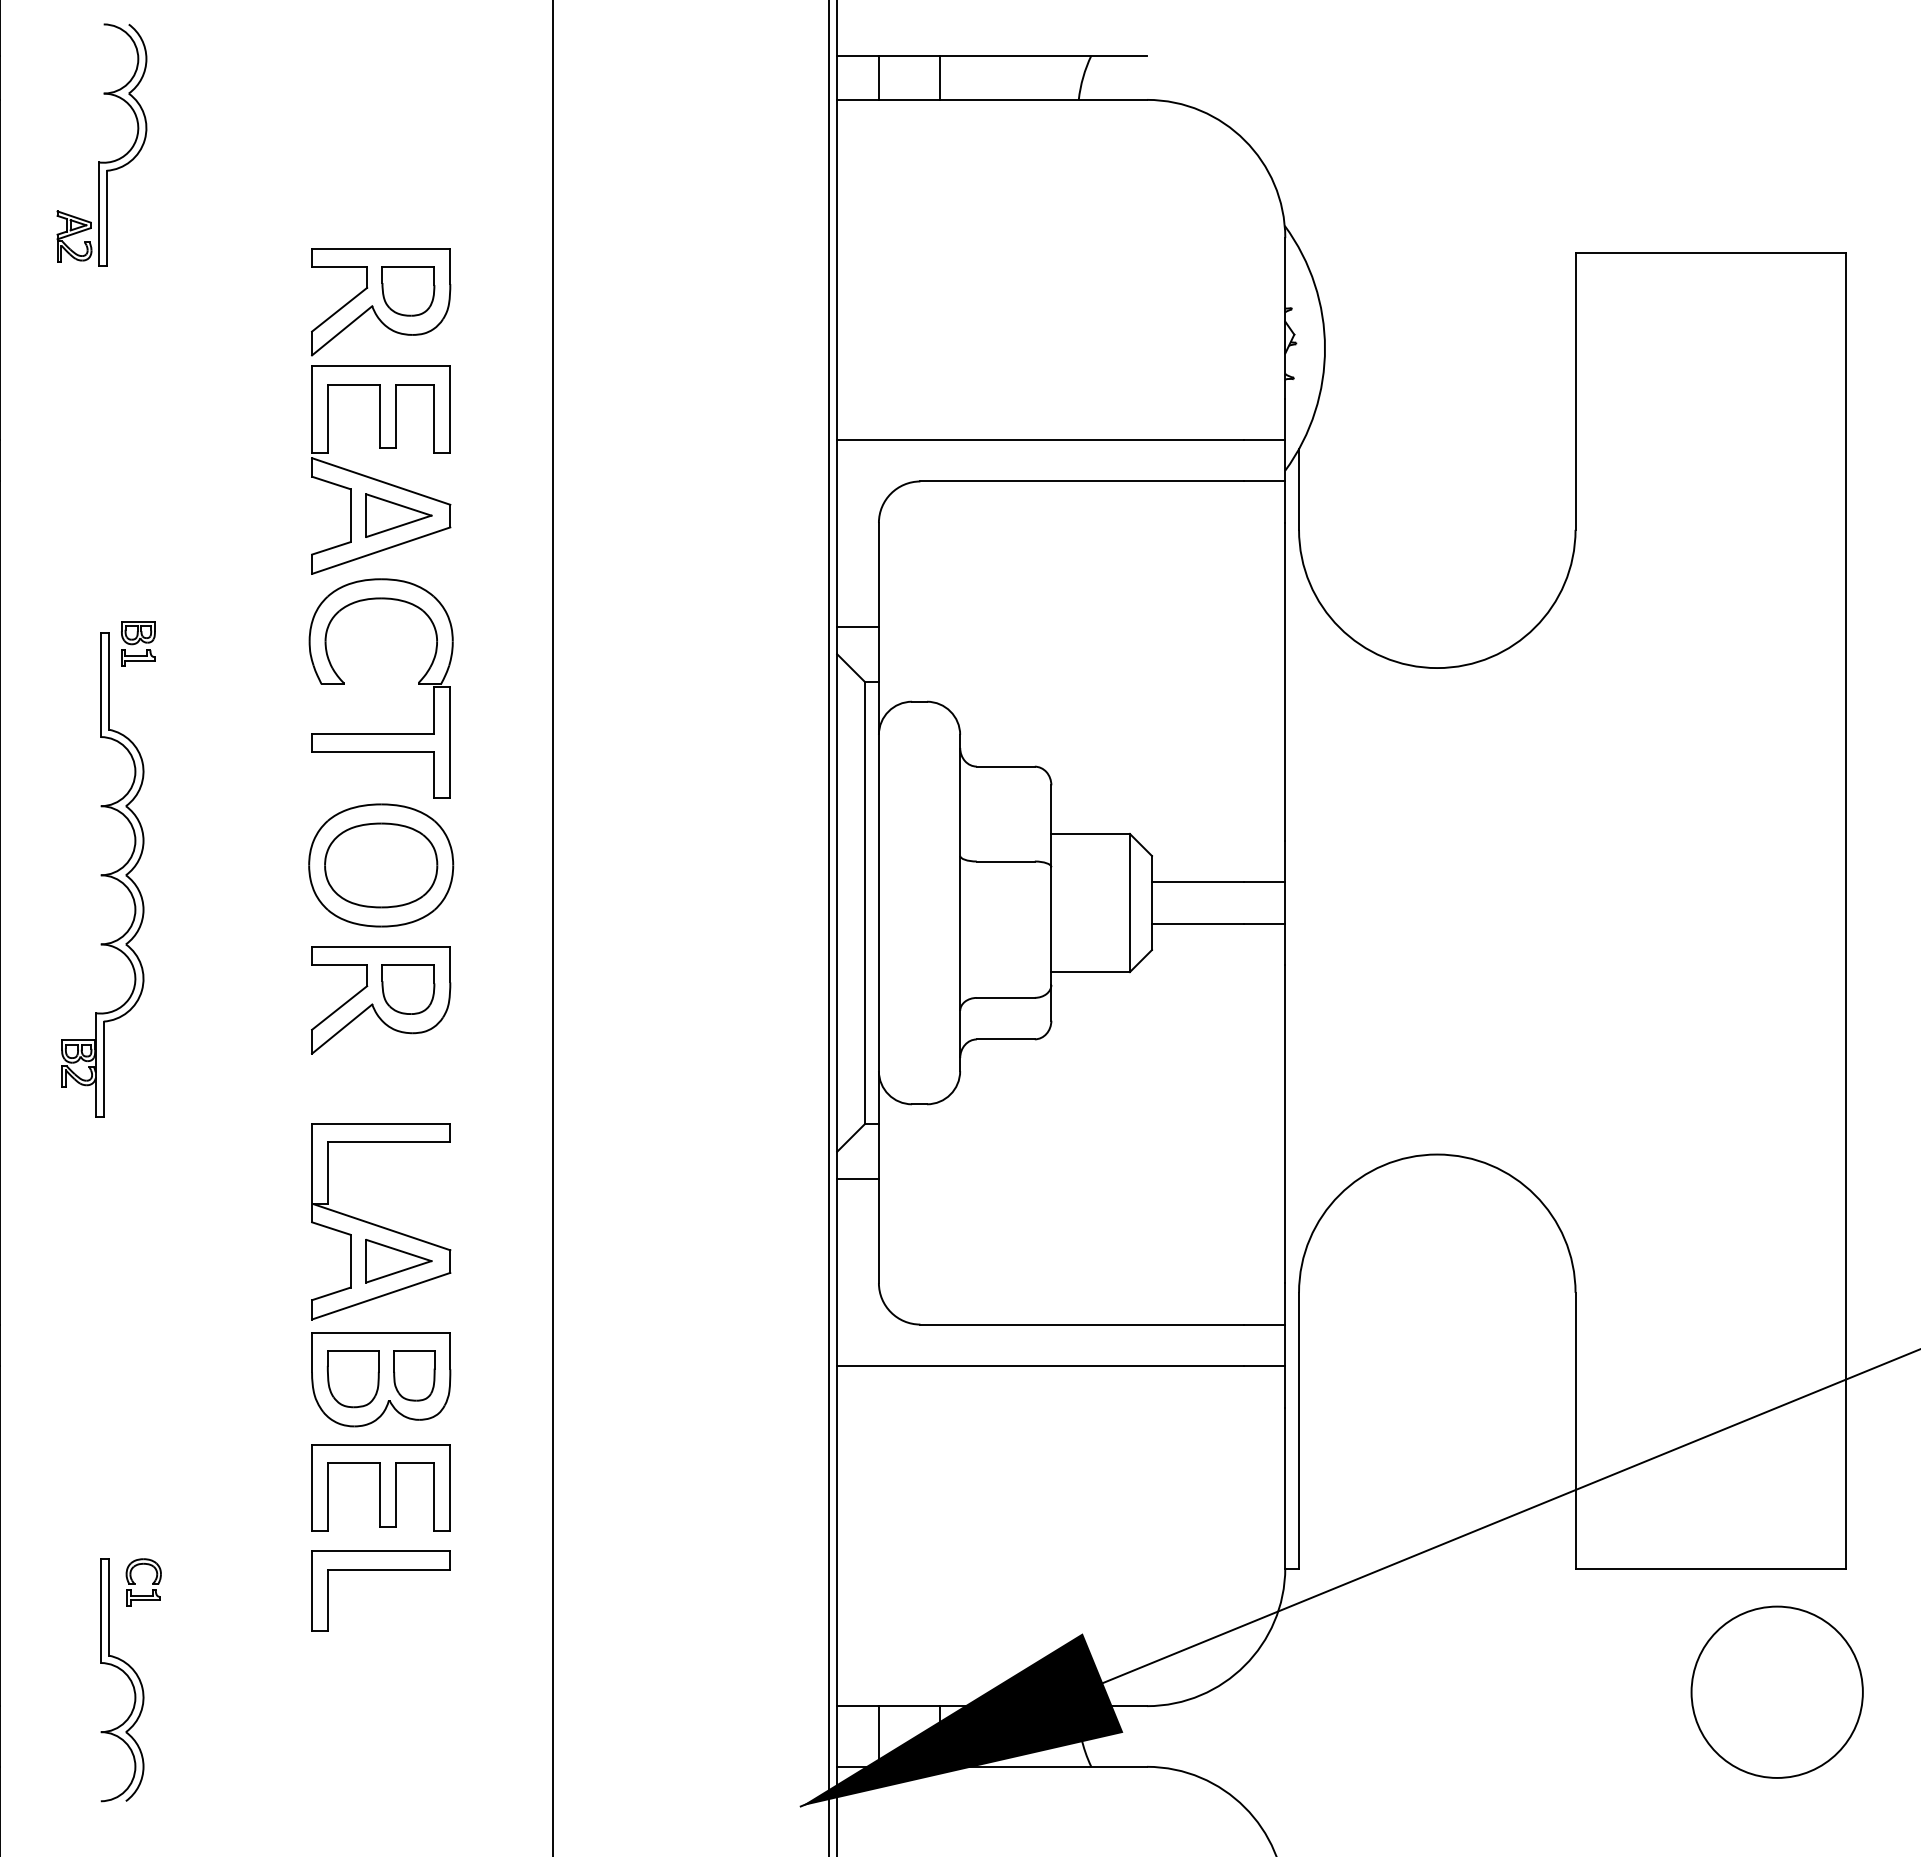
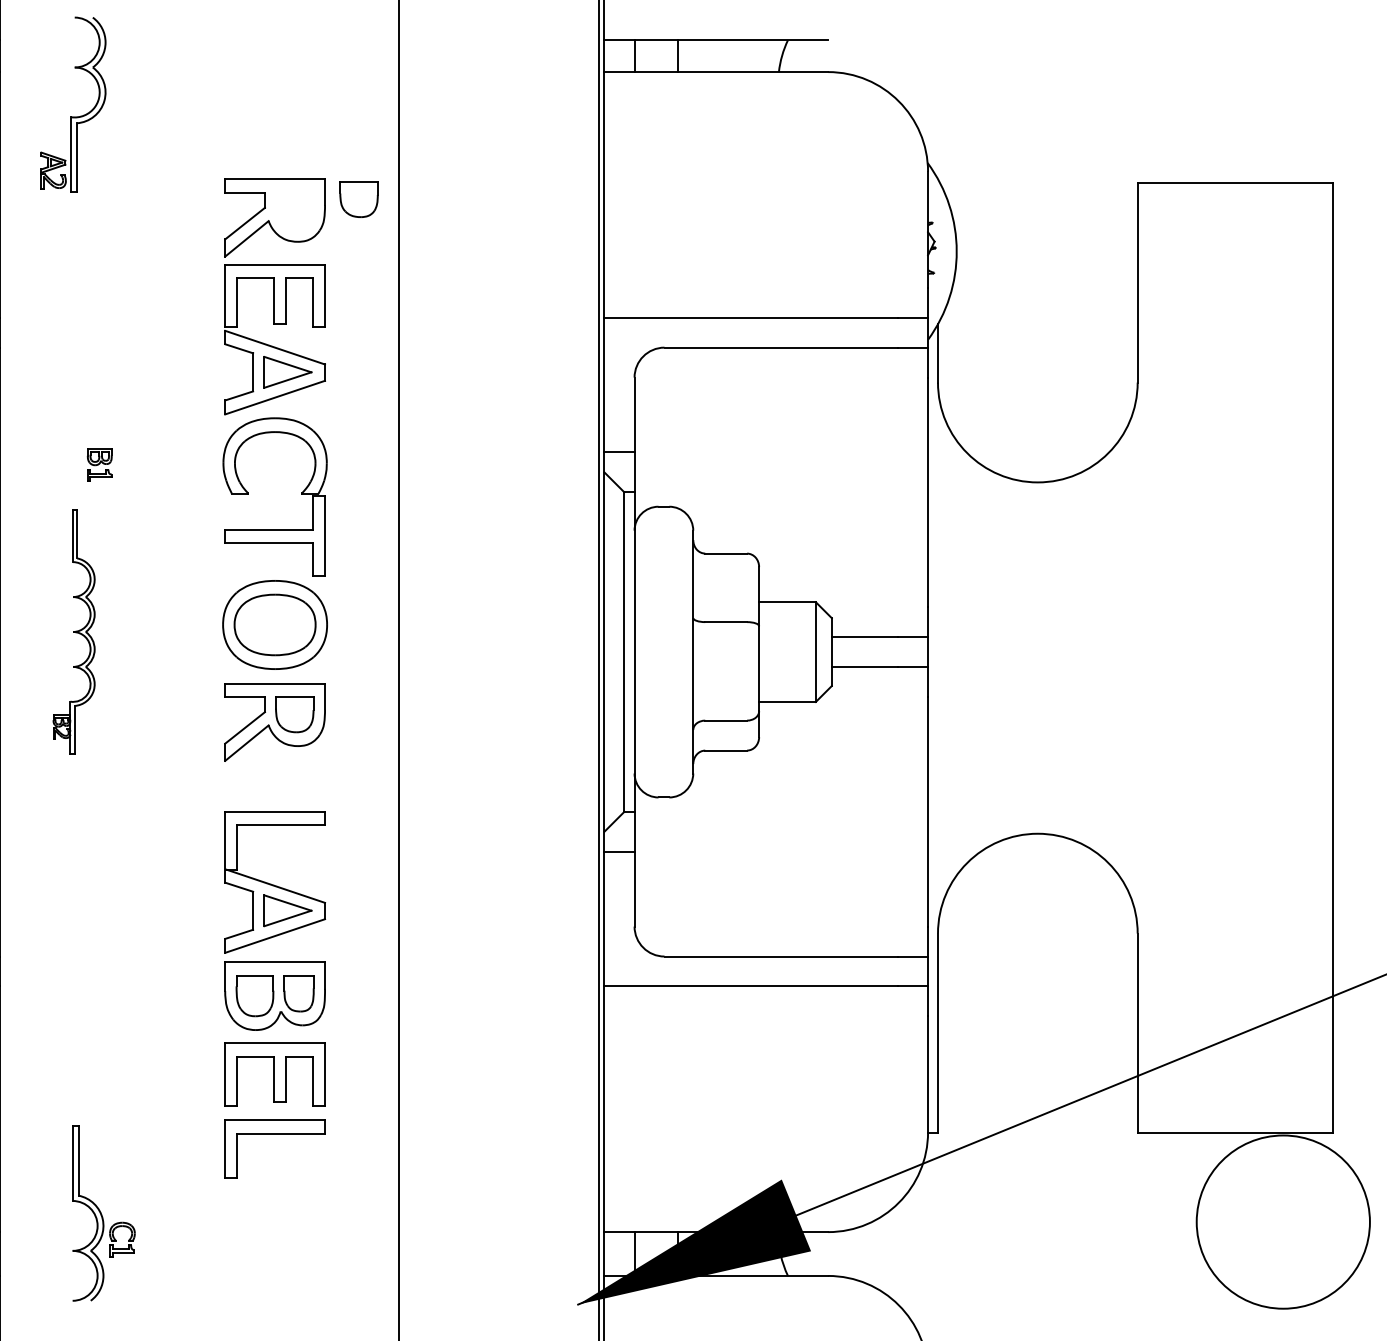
part: (408, 291) -> (359, 199), moved
part: (102, 874) -> (73, 631), size x0.7
part: (135, 1583) -> (116, 1240), moved
circle: (1776, 1691) -> (1282, 1221), size x1.4

